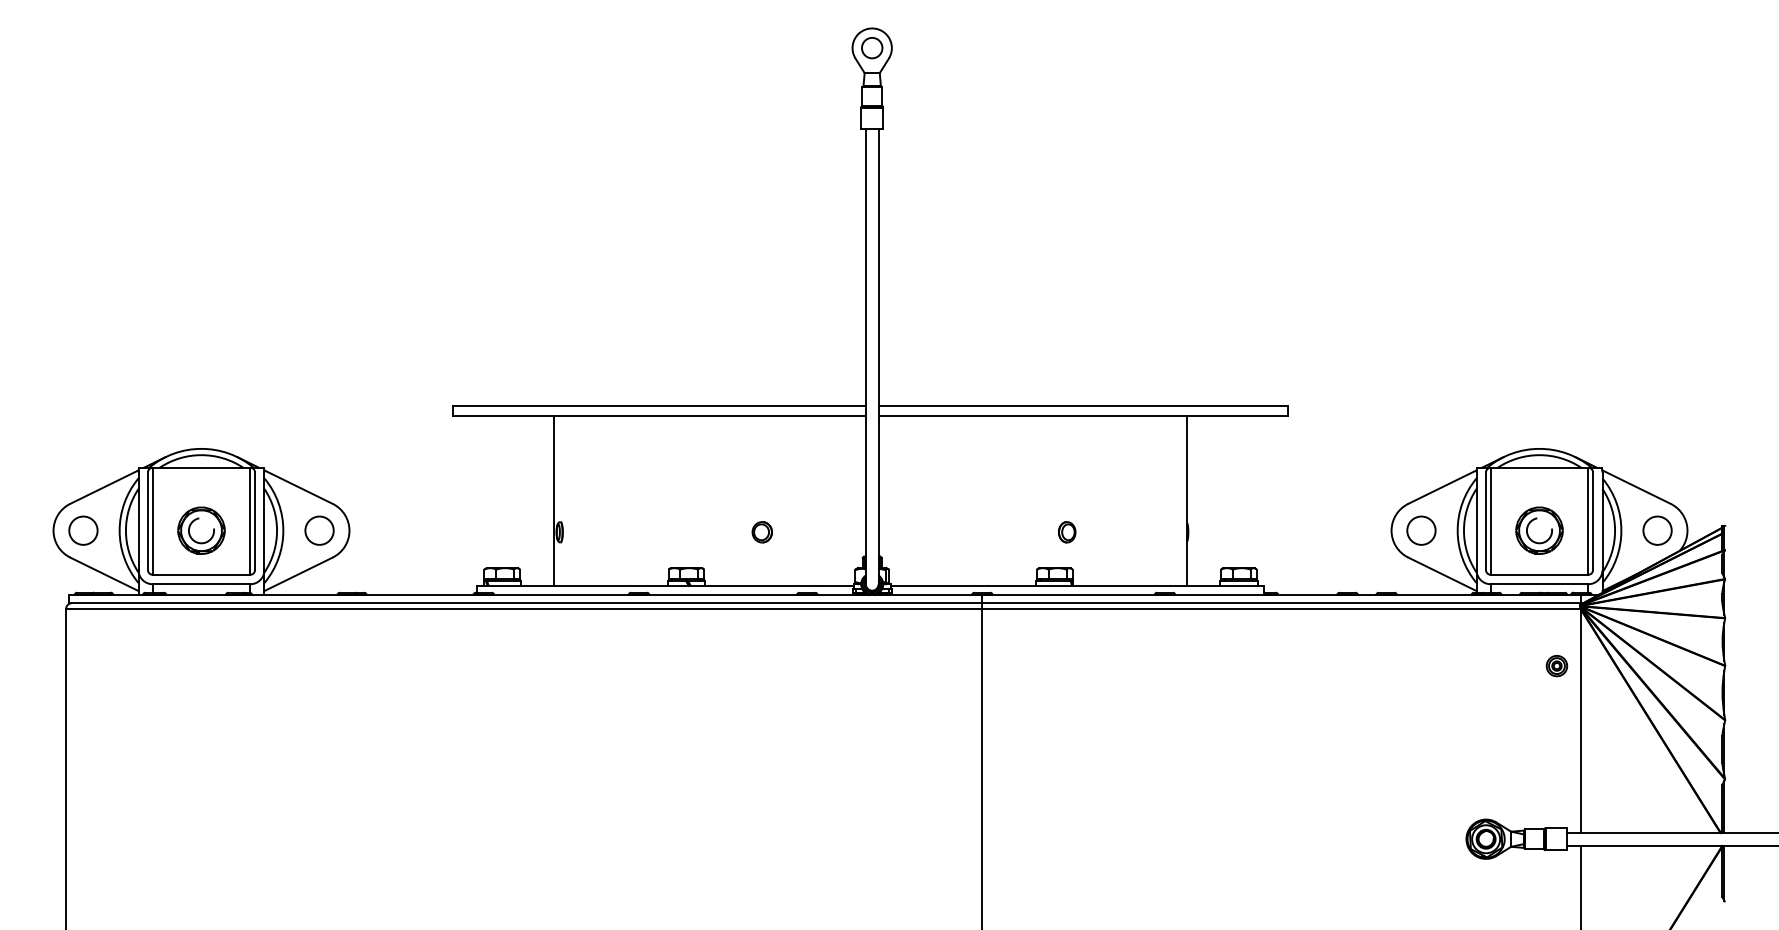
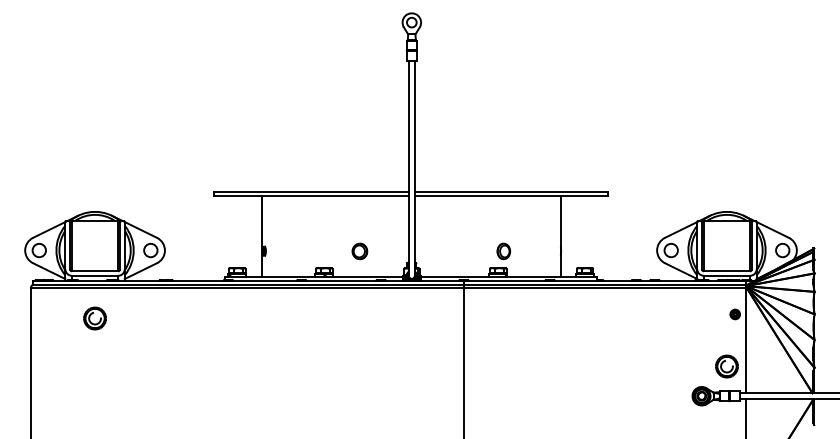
part: (200, 530) -> (94, 318), moved
part: (761, 530) -> (359, 250), size x1.6
part: (1066, 530) -> (503, 250), size x1.6
part: (1538, 530) -> (726, 366), moved

